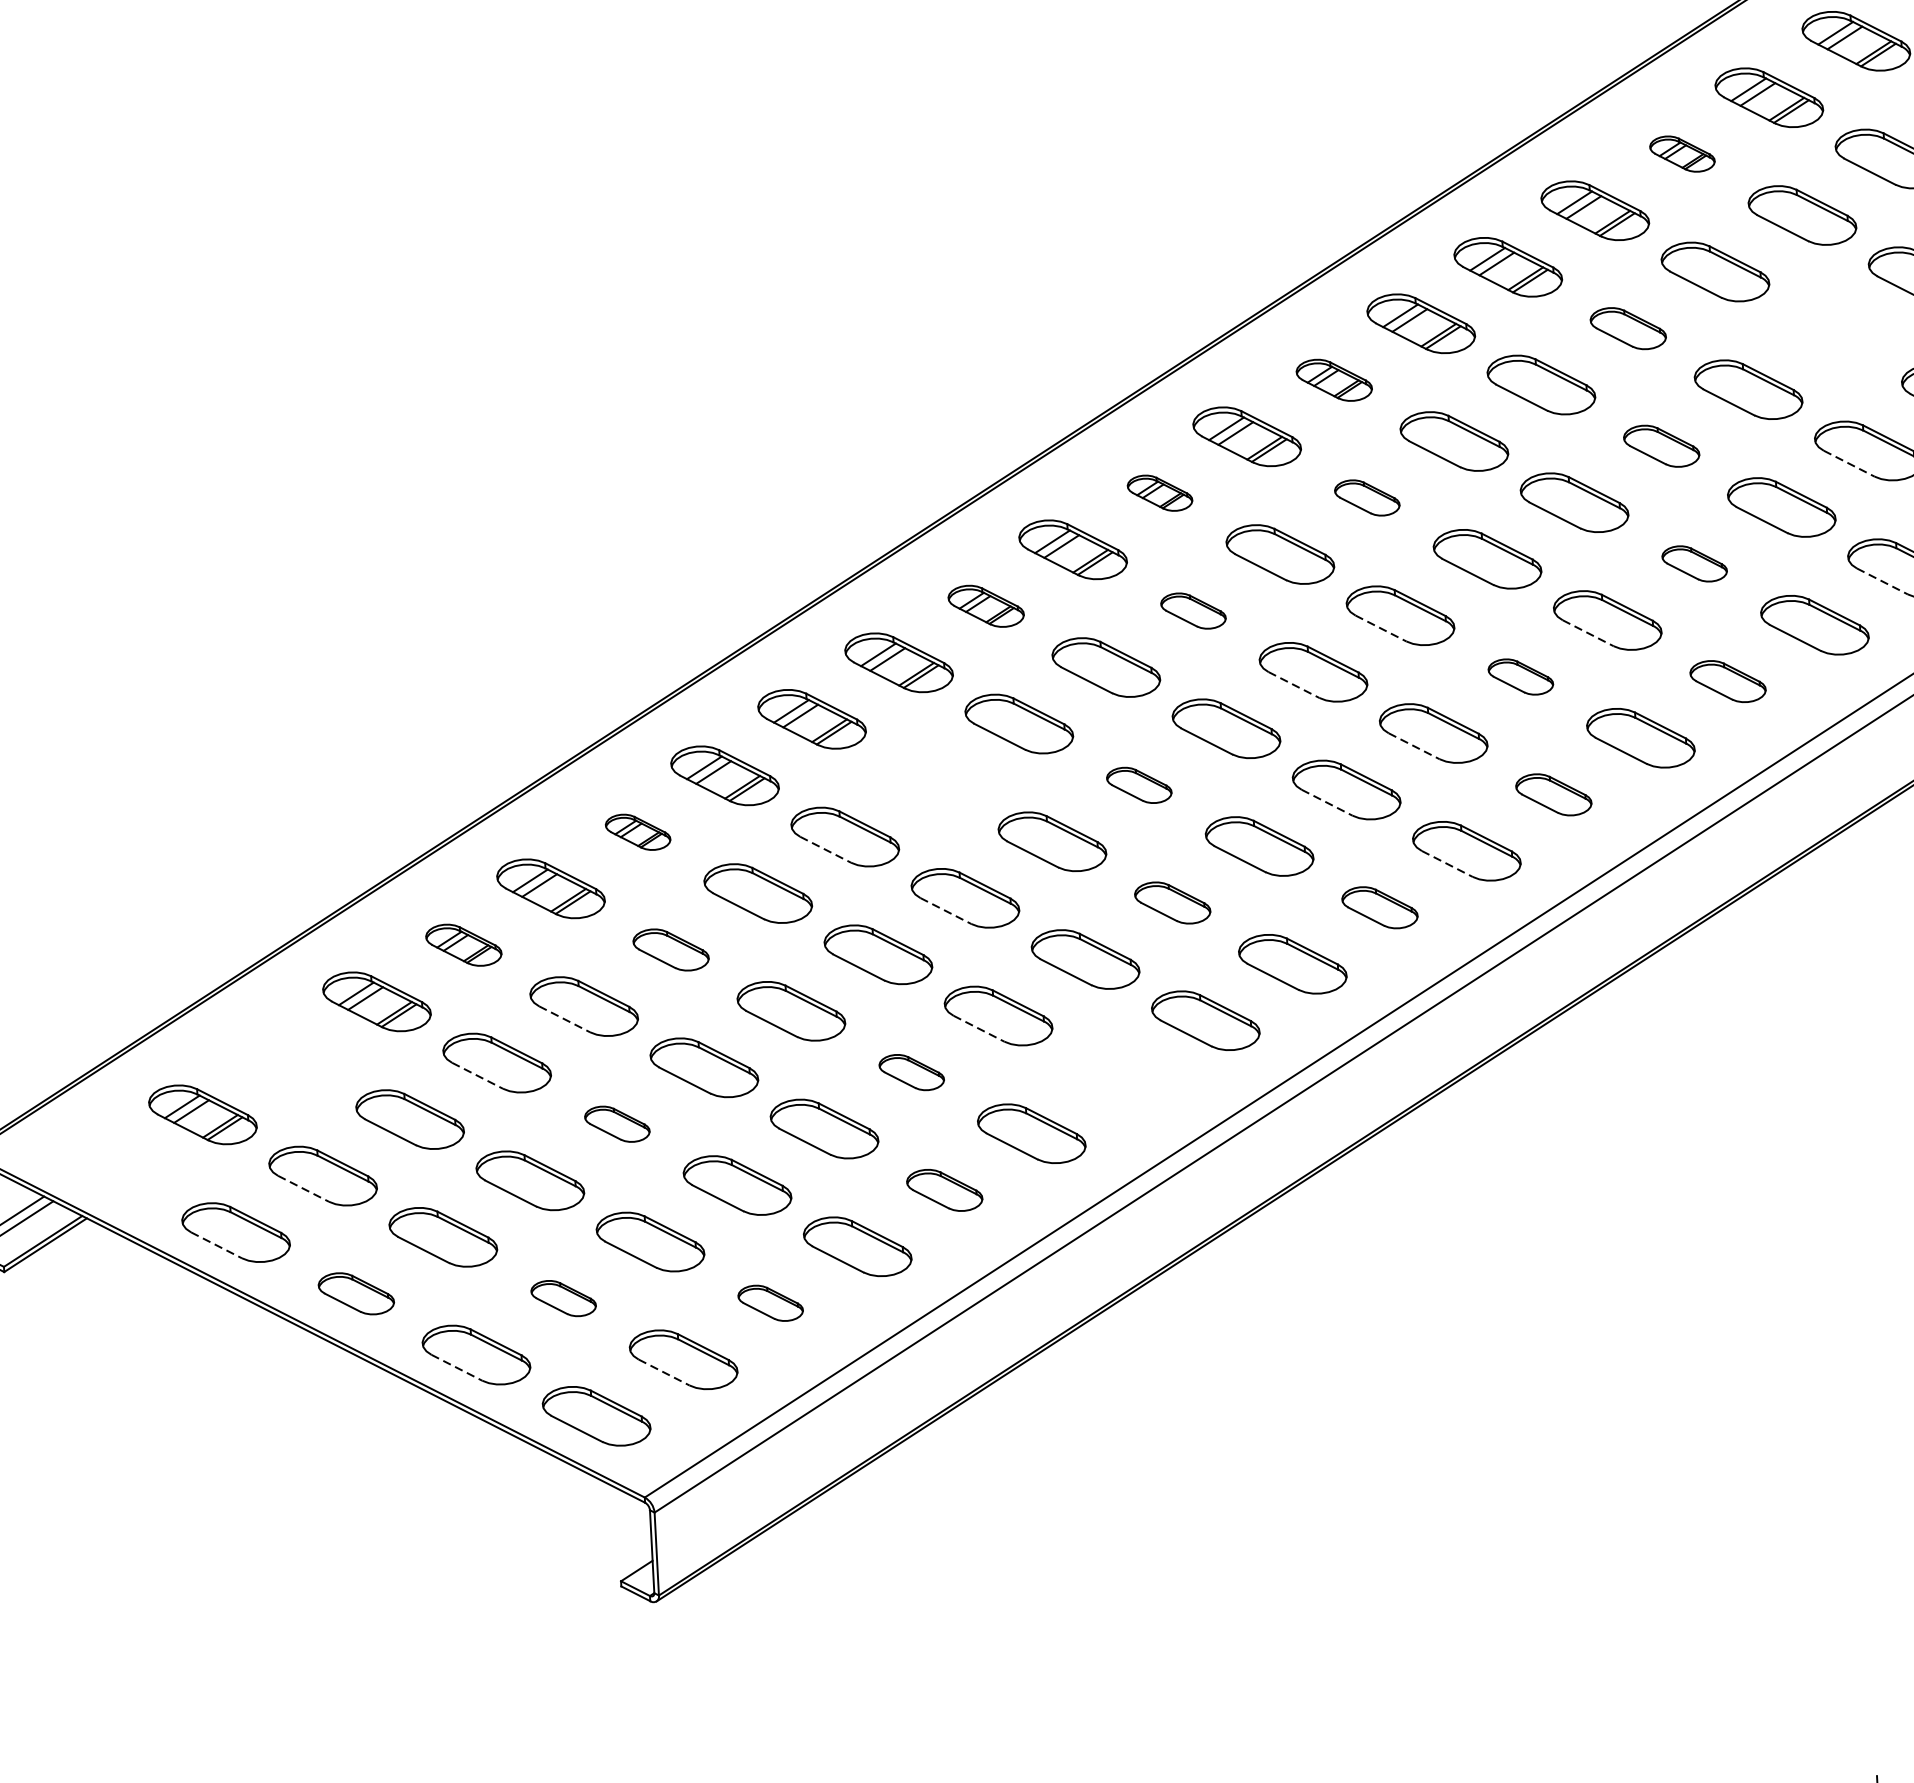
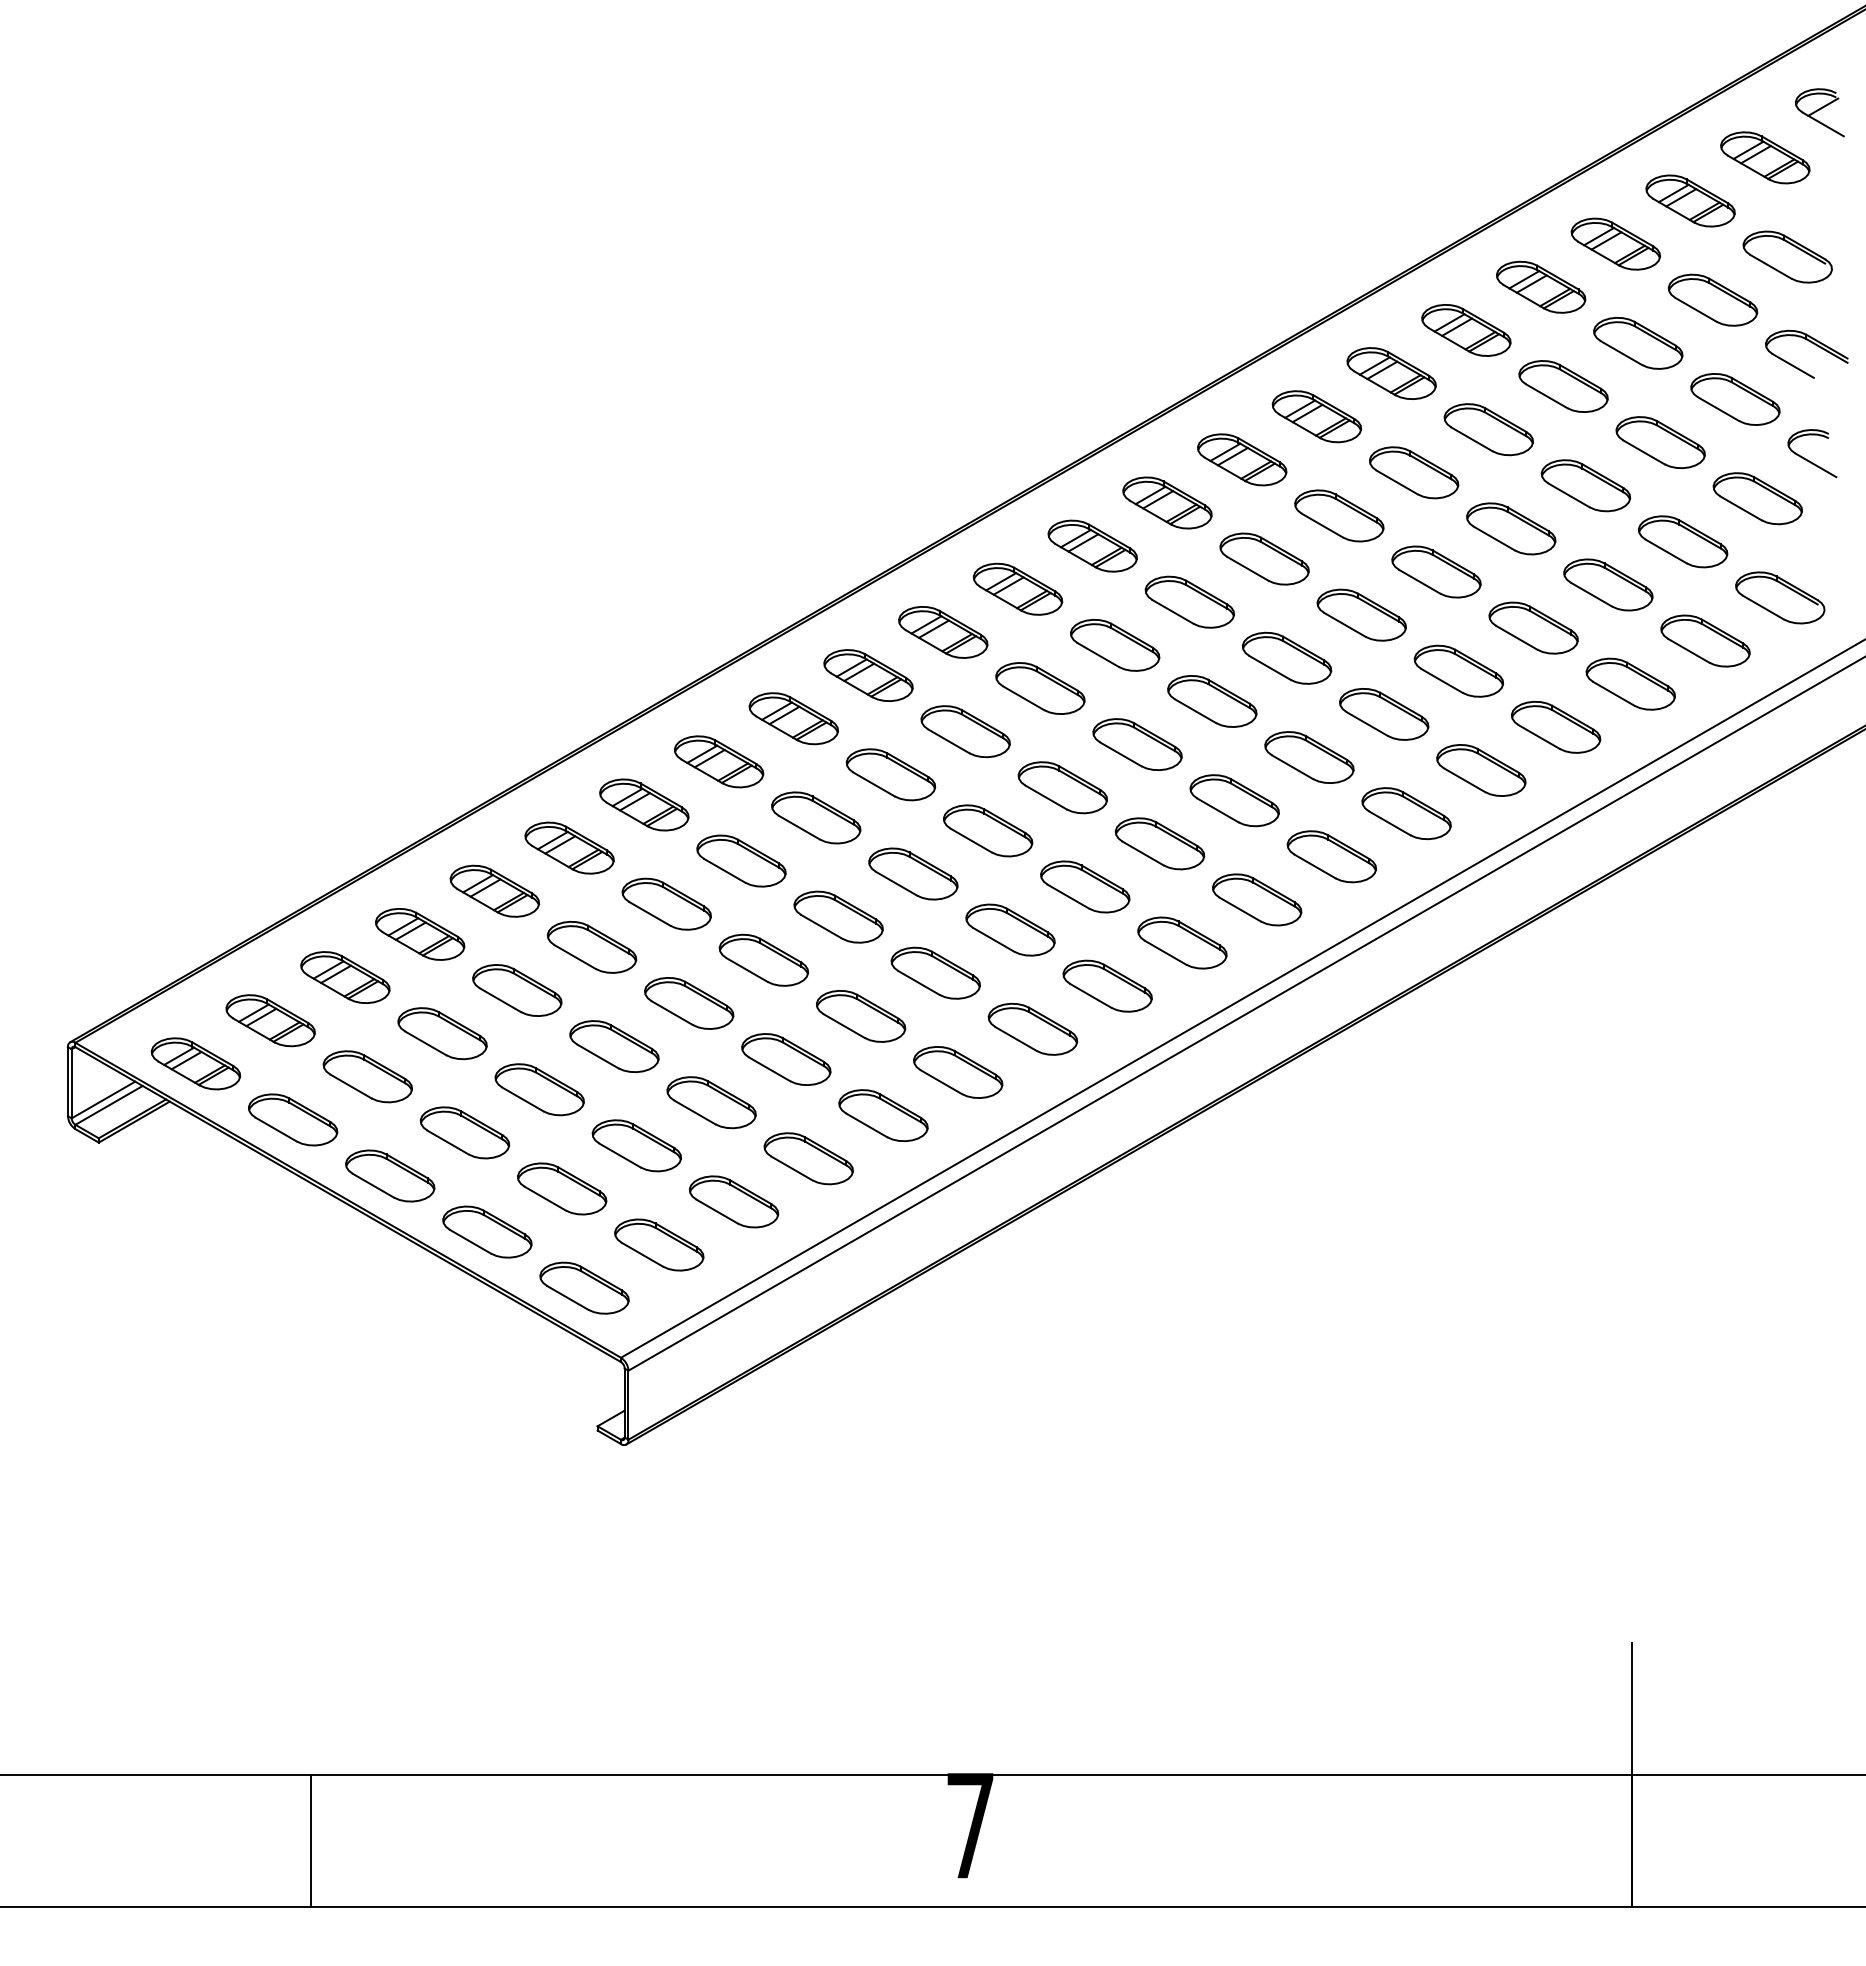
part: (1682, 153) -> (1541, 286), size x1.67
part: (1628, 328) -> (1488, 429), size x1.43
part: (1835, 333) -> (1660, 442), added
part: (1334, 379) -> (1242, 459), size x1.43
part: (1661, 445) -> (1511, 528), size x1.43
line: (1849, 463) -> (1666, 551), dashed -> solid
part: (1159, 492) -> (1092, 545), size x1.67
part: (1367, 497) -> (1264, 558), size x1.67
part: (1694, 563) -> (1533, 627), size x1.67
line: (1882, 581) -> (1688, 650), dashed -> solid
part: (986, 606) -> (943, 632), size x1.43
part: (1193, 611) -> (1115, 645), size x1.67
line: (1381, 629) -> (1270, 668), dashed -> solid
line: (1588, 632) -> (1442, 680), dashed -> solid
part: (1521, 677) -> (1384, 714), size x1.67
part: (1728, 680) -> (1556, 726), size x1.43
line: (1293, 685) -> (1195, 711), dashed -> solid
line: (1413, 746) -> (1292, 767), dashed -> solid
part: (931, 780) -> (890, 774), added
part: (1139, 785) -> (1062, 787), size x1.67
part: (1553, 794) -> (1406, 813), size x1.43
line: (1326, 802) -> (1217, 810), dashed -> solid
part: (638, 831) -> (644, 804), size x1.67
line: (825, 849) -> (799, 827), dashed -> solid
line: (1447, 863) -> (1315, 866), dashed -> solid
part: (1172, 902) -> (1085, 886), size x1.43
part: (1380, 907) -> (1257, 899), size x1.43
line: (945, 910) -> (896, 883), dashed -> solid
part: (463, 944) -> (494, 890), size x1.43
part: (670, 949) -> (666, 903), size x1.43
line: (564, 1019) -> (575, 957), dashed -> solid
line: (978, 1028) -> (918, 982), dashed -> solid
part: (290, 1058) -> (345, 977), added
part: (912, 1072) -> (861, 1016), size x1.67
line: (477, 1076) -> (500, 1000), dashed -> solid
part: (1118, 1076) -> (1032, 1028), added
part: (617, 1124) -> (614, 1046), size x1.67
part: (115, 1170) -> (195, 1063), added
line: (304, 1188) -> (351, 1086), dashed -> solid
part: (944, 1190) -> (883, 1115), size x1.43
line: (216, 1245) -> (276, 1129), dashed -> solid
part: (356, 1293) -> (390, 1175), size x1.43
part: (563, 1297) -> (562, 1188), size x1.67
part: (770, 1302) -> (733, 1201), size x1.67
line: (456, 1367) -> (470, 1241), dashed -> solid
line: (664, 1372) -> (642, 1254), dashed -> solid

